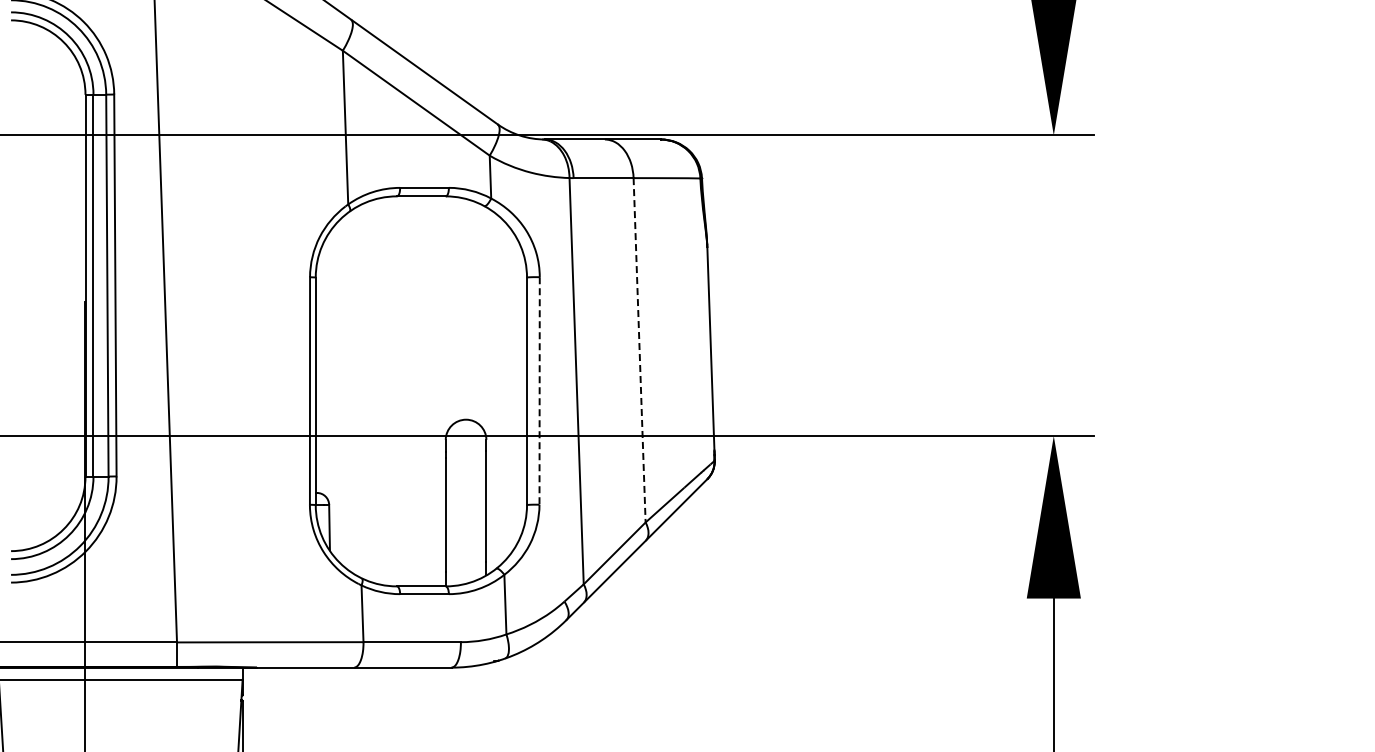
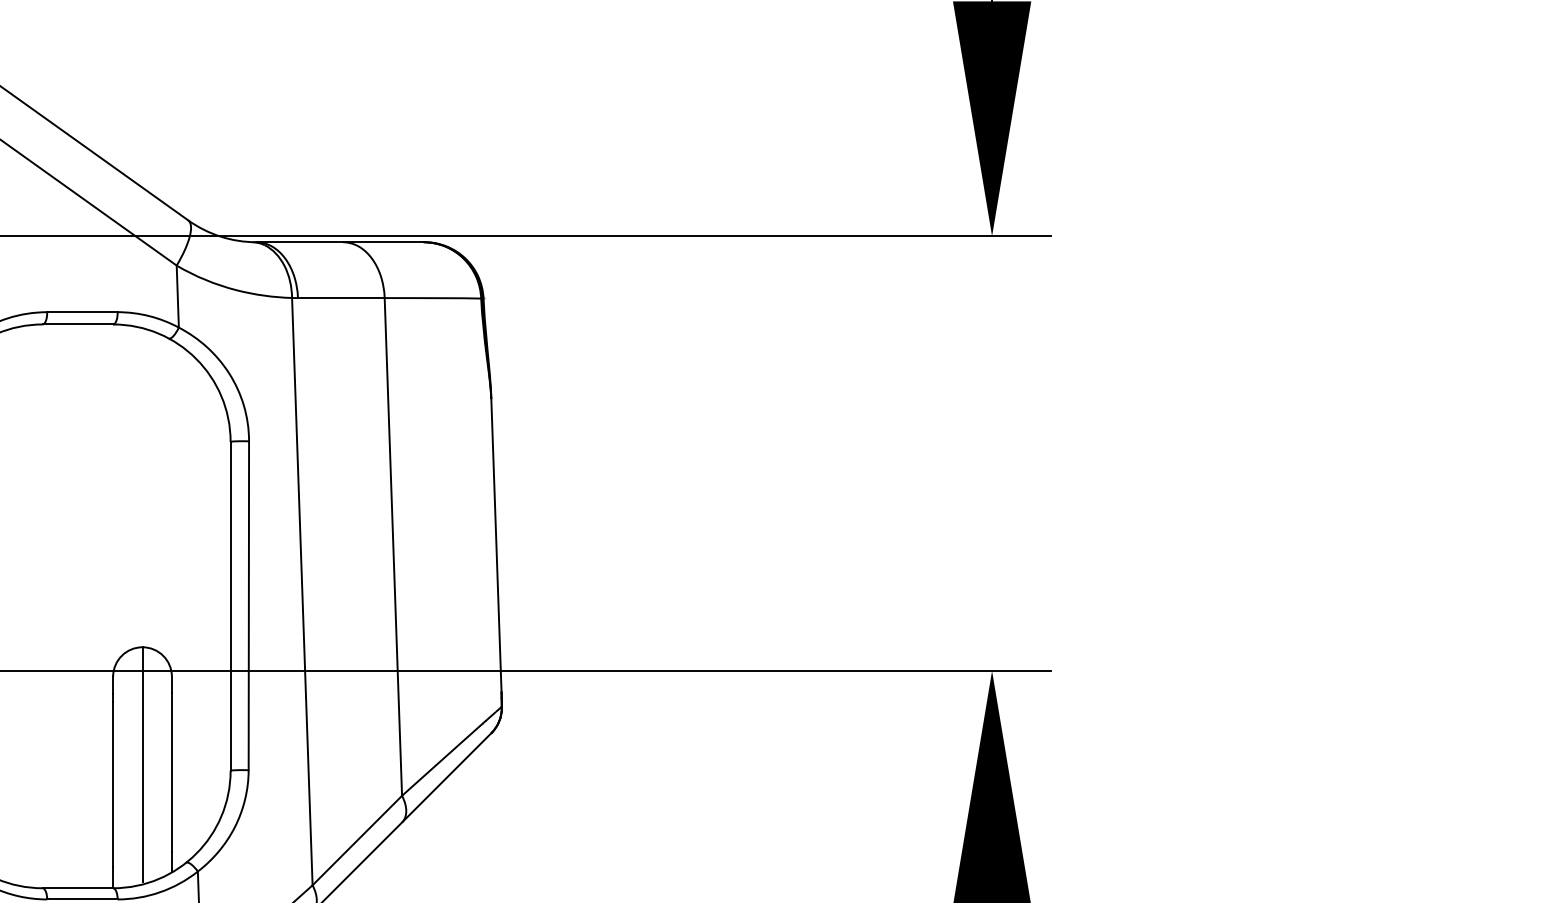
line: (639, 350) -> (393, 547), dashed -> solid
line: (539, 391) -> (248, 606), dashed -> solid
line: (466, 500) -> (143, 764), added

